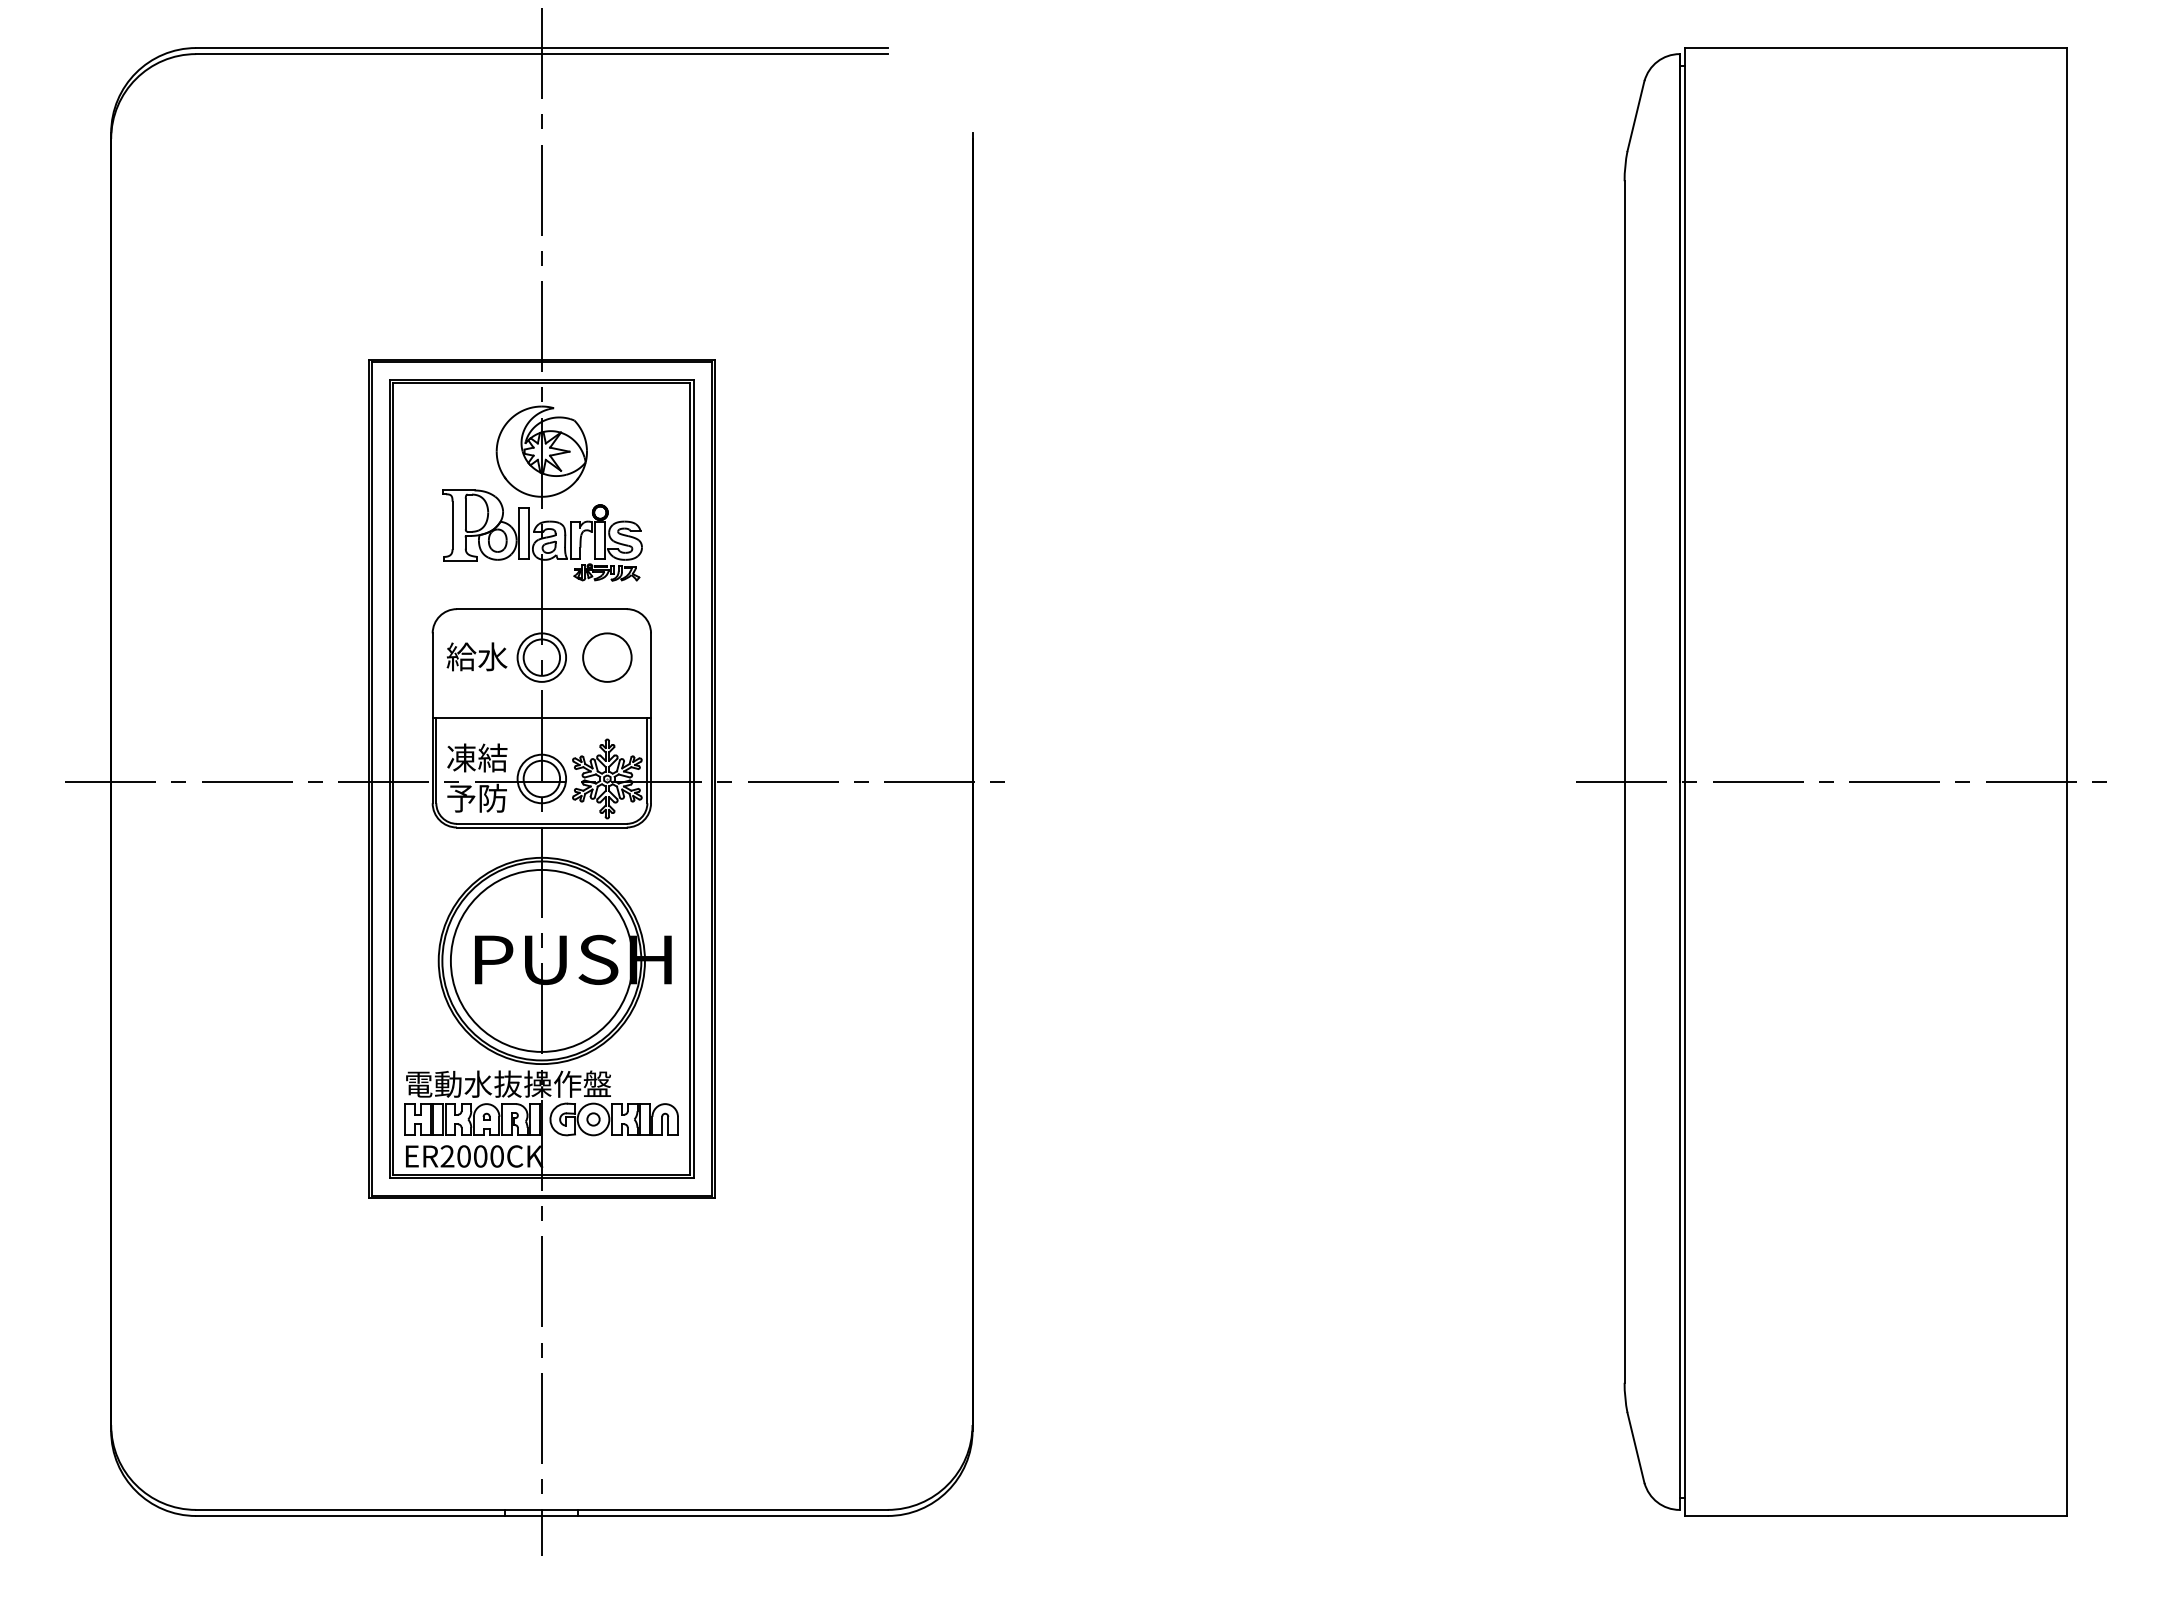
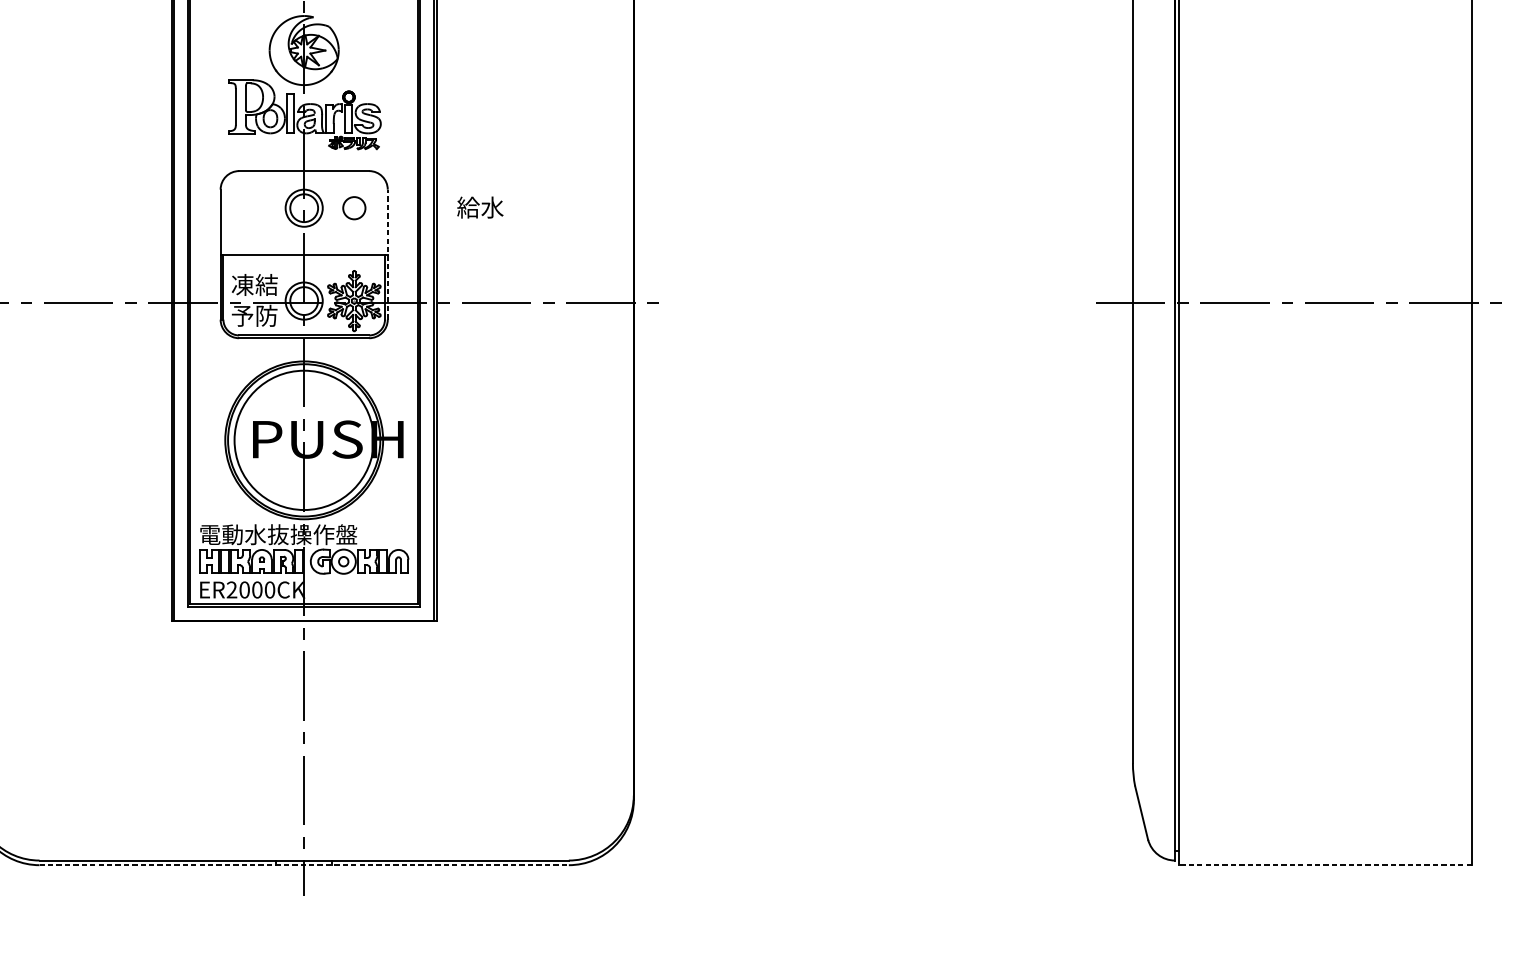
text: (476, 656) -> (479, 207), moved
circle: (607, 657) -> (354, 208), size x0.6
line: (651, 718) -> (388, 254), solid -> dashed
line: (541, 1515) -> (303, 864), solid -> dashed
line: (1875, 1516) -> (1324, 865), solid -> dashed

